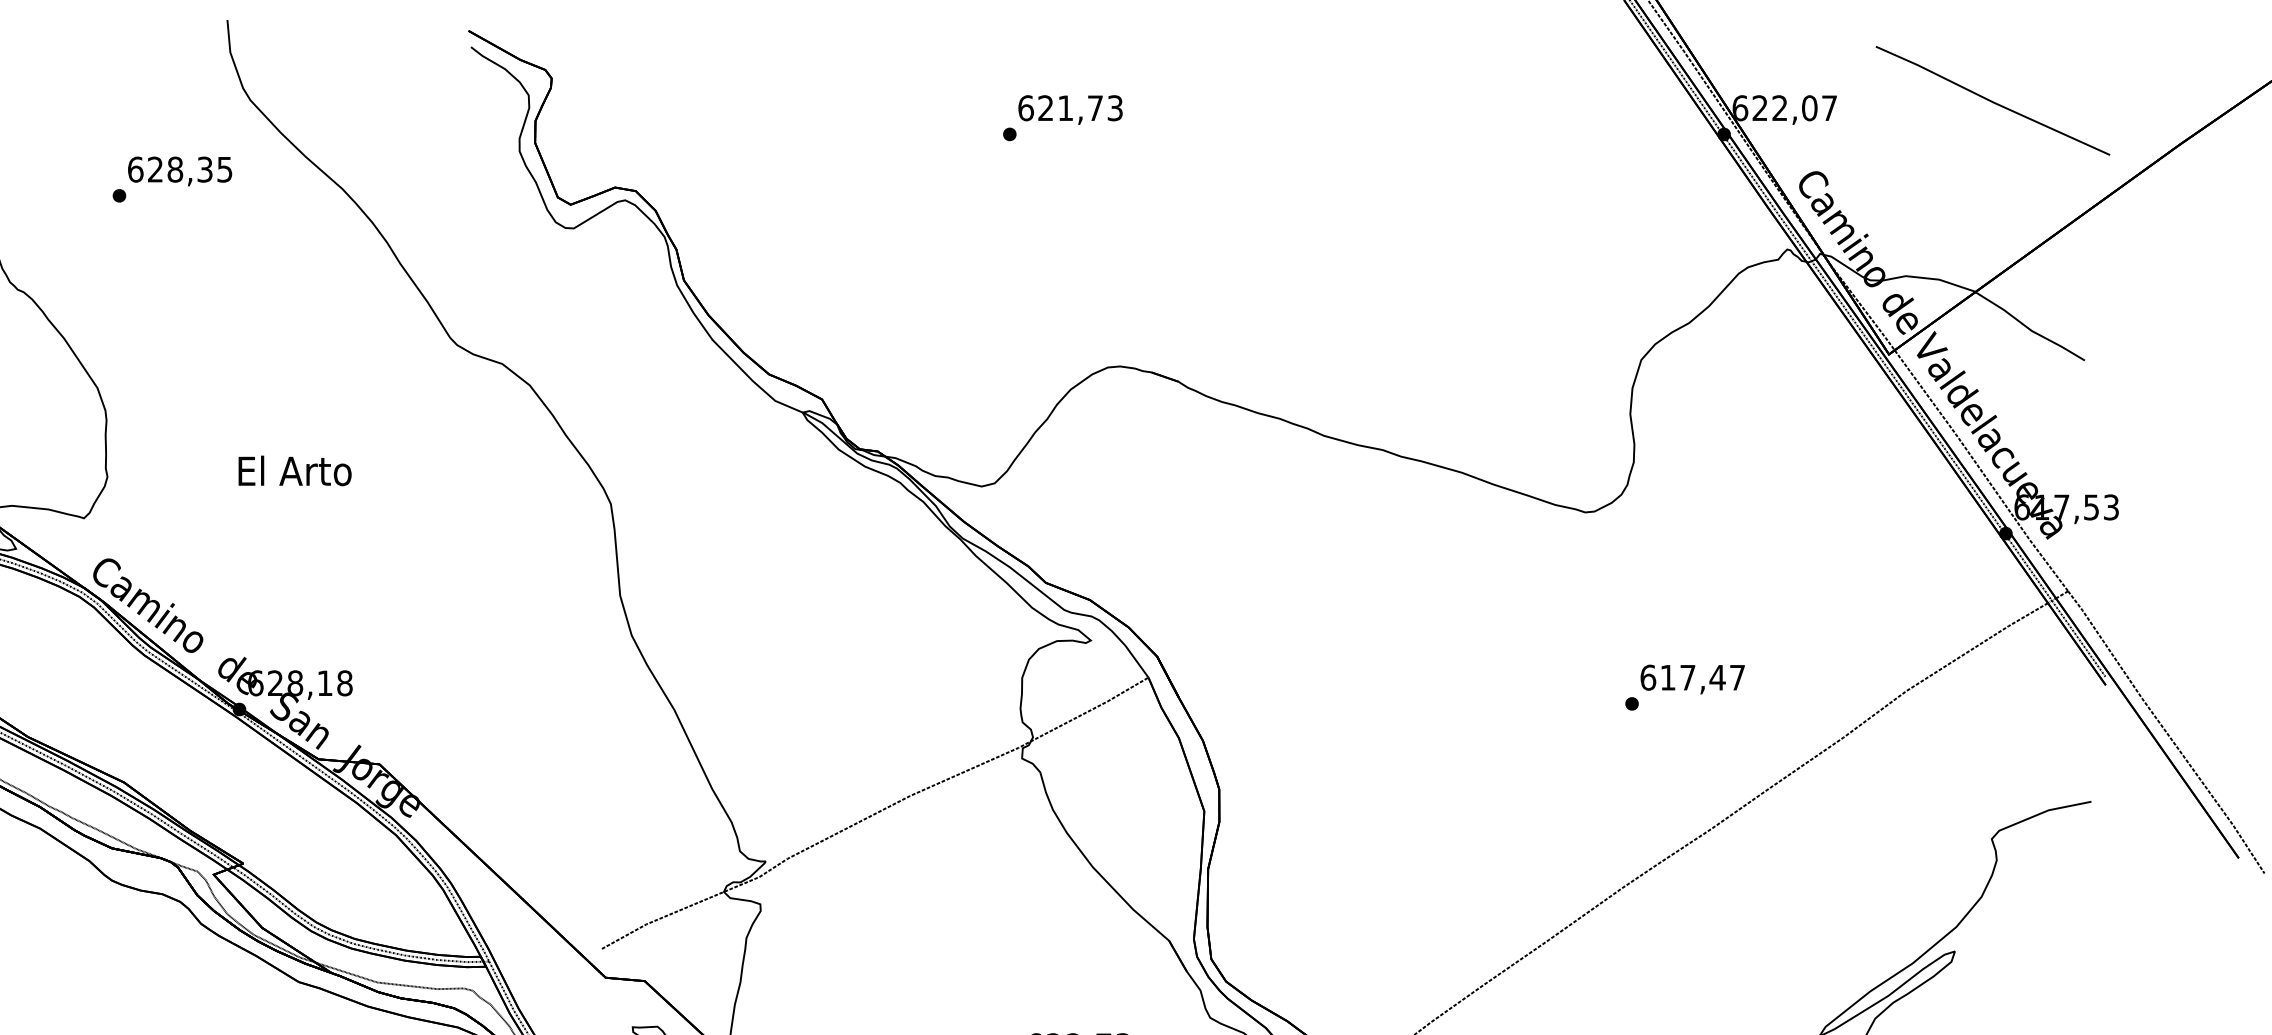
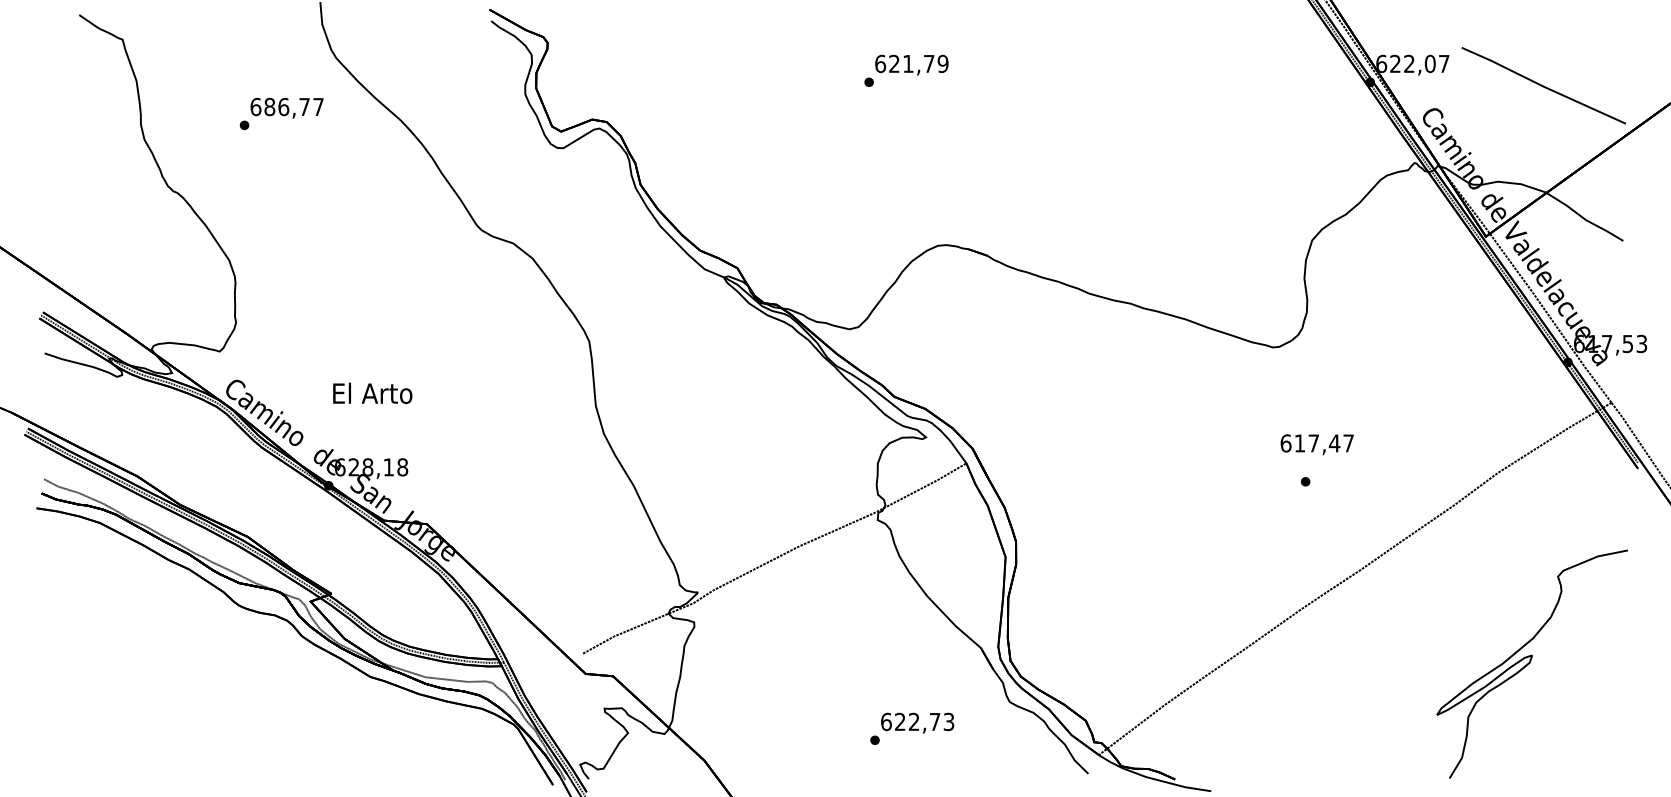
part: (1992, 100) -> (1543, 85), moved
text: (1114, 107) -> (942, 63), 621,73 -> 621,79
text: (189, 168) -> (293, 106), 628,35 -> 686,77
text: (294, 469) -> (372, 392), moved
text: (1691, 679) -> (1316, 444), moved

